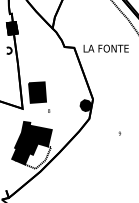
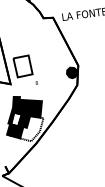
fill: (37, 92) -> (23, 66), removed
fill: (23, 144) -> (16, 119), removed

